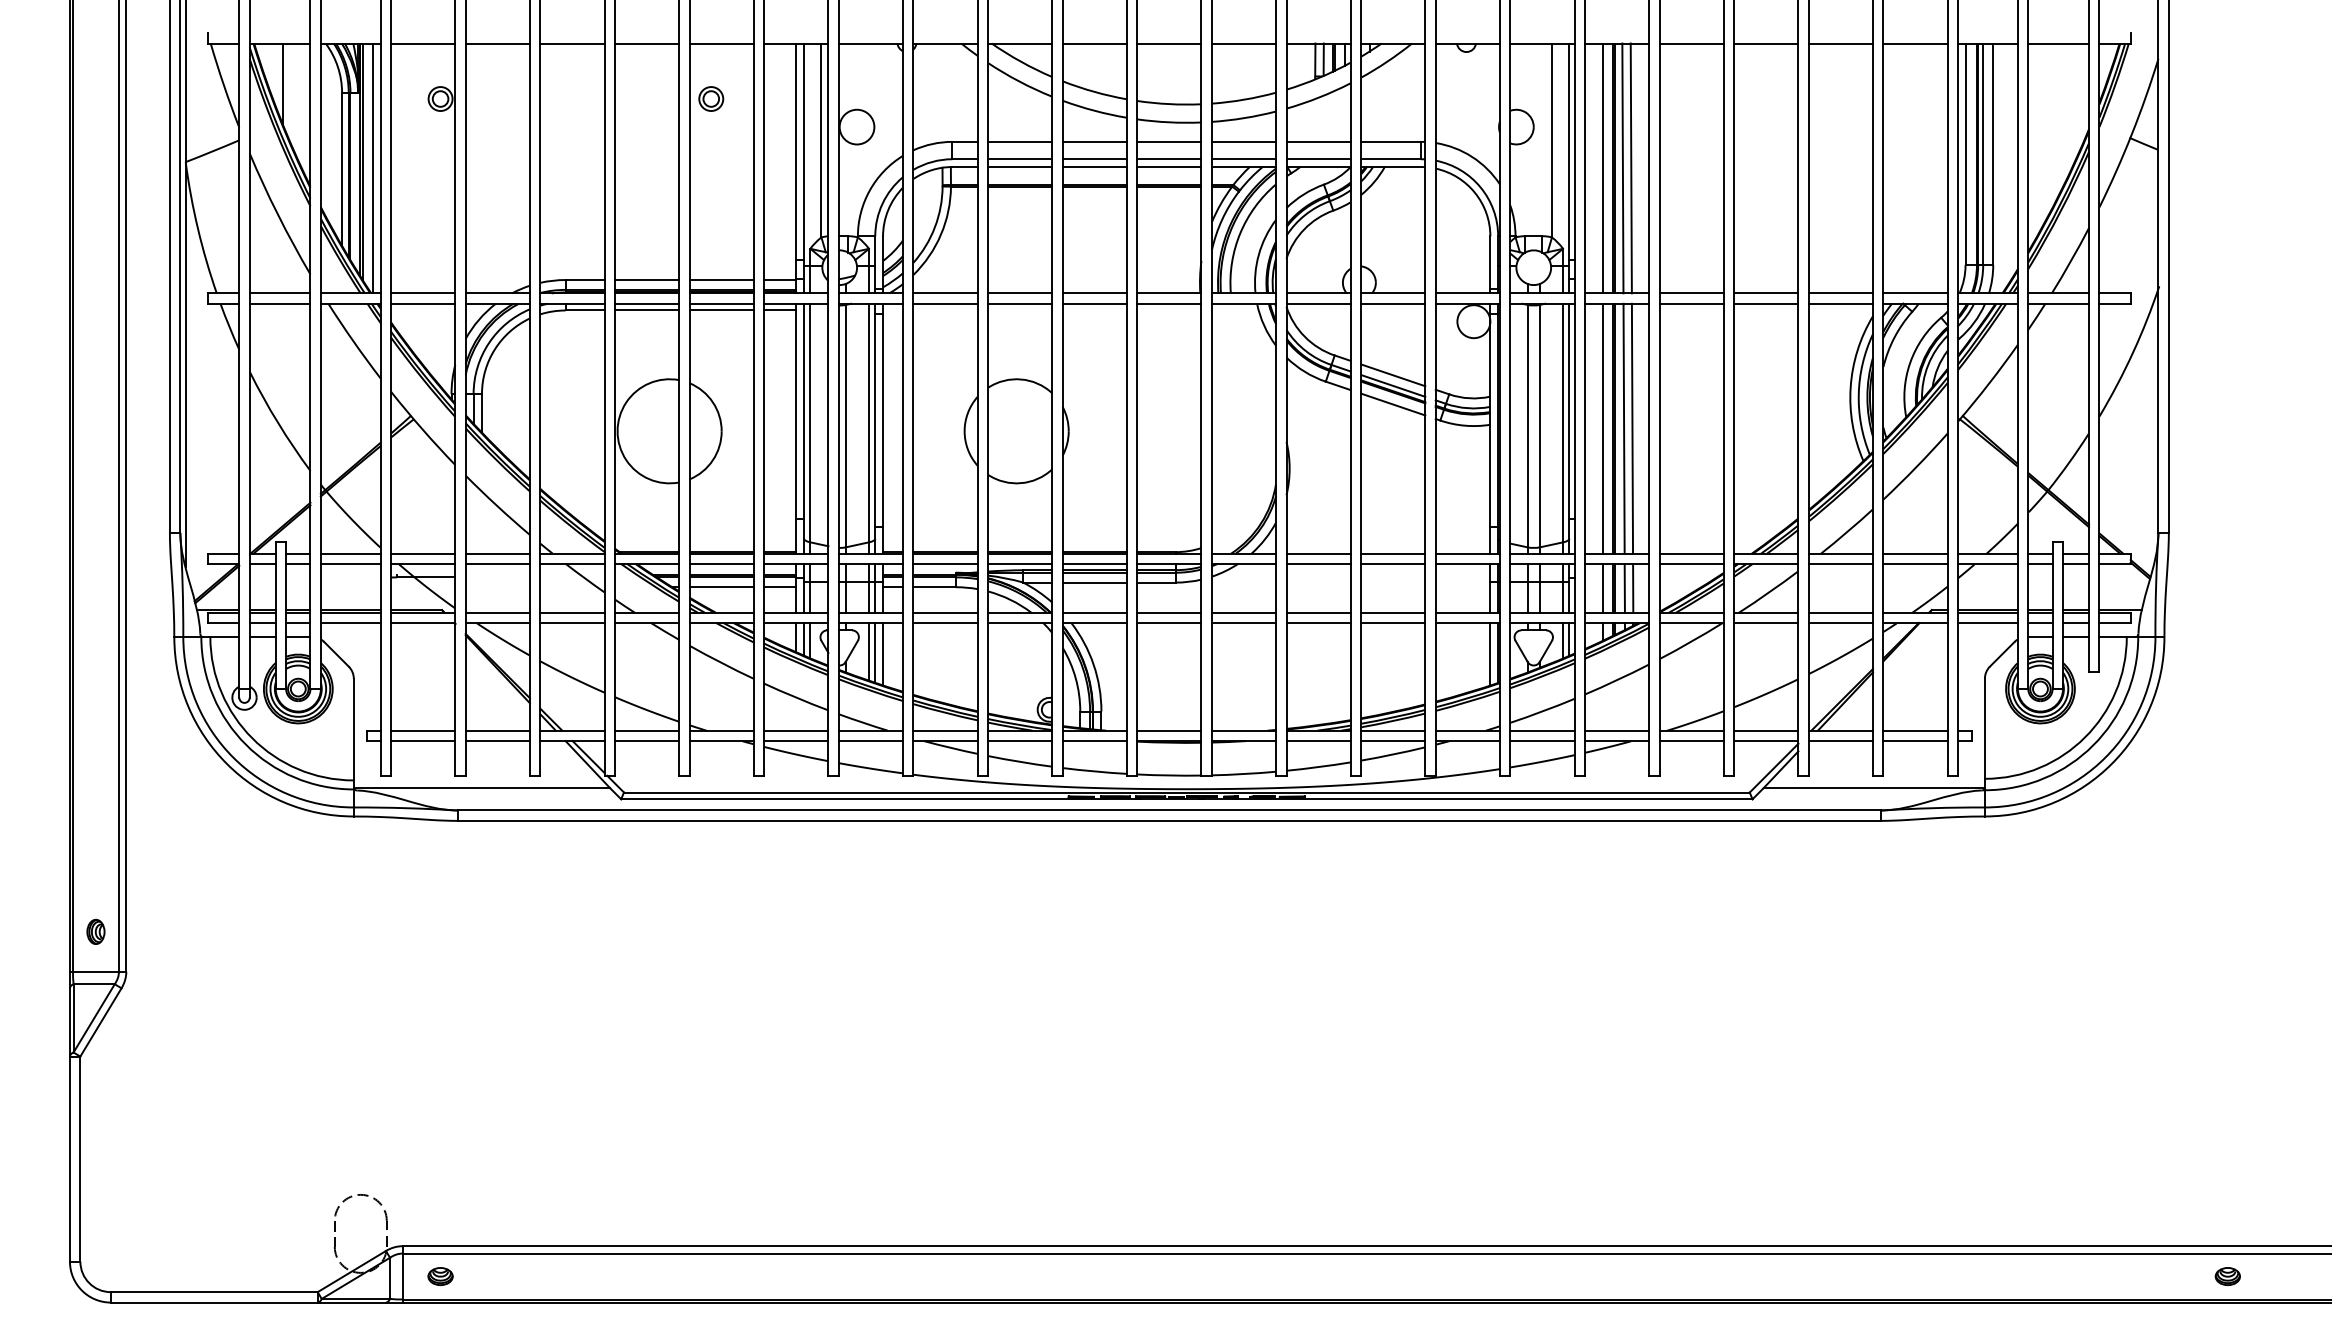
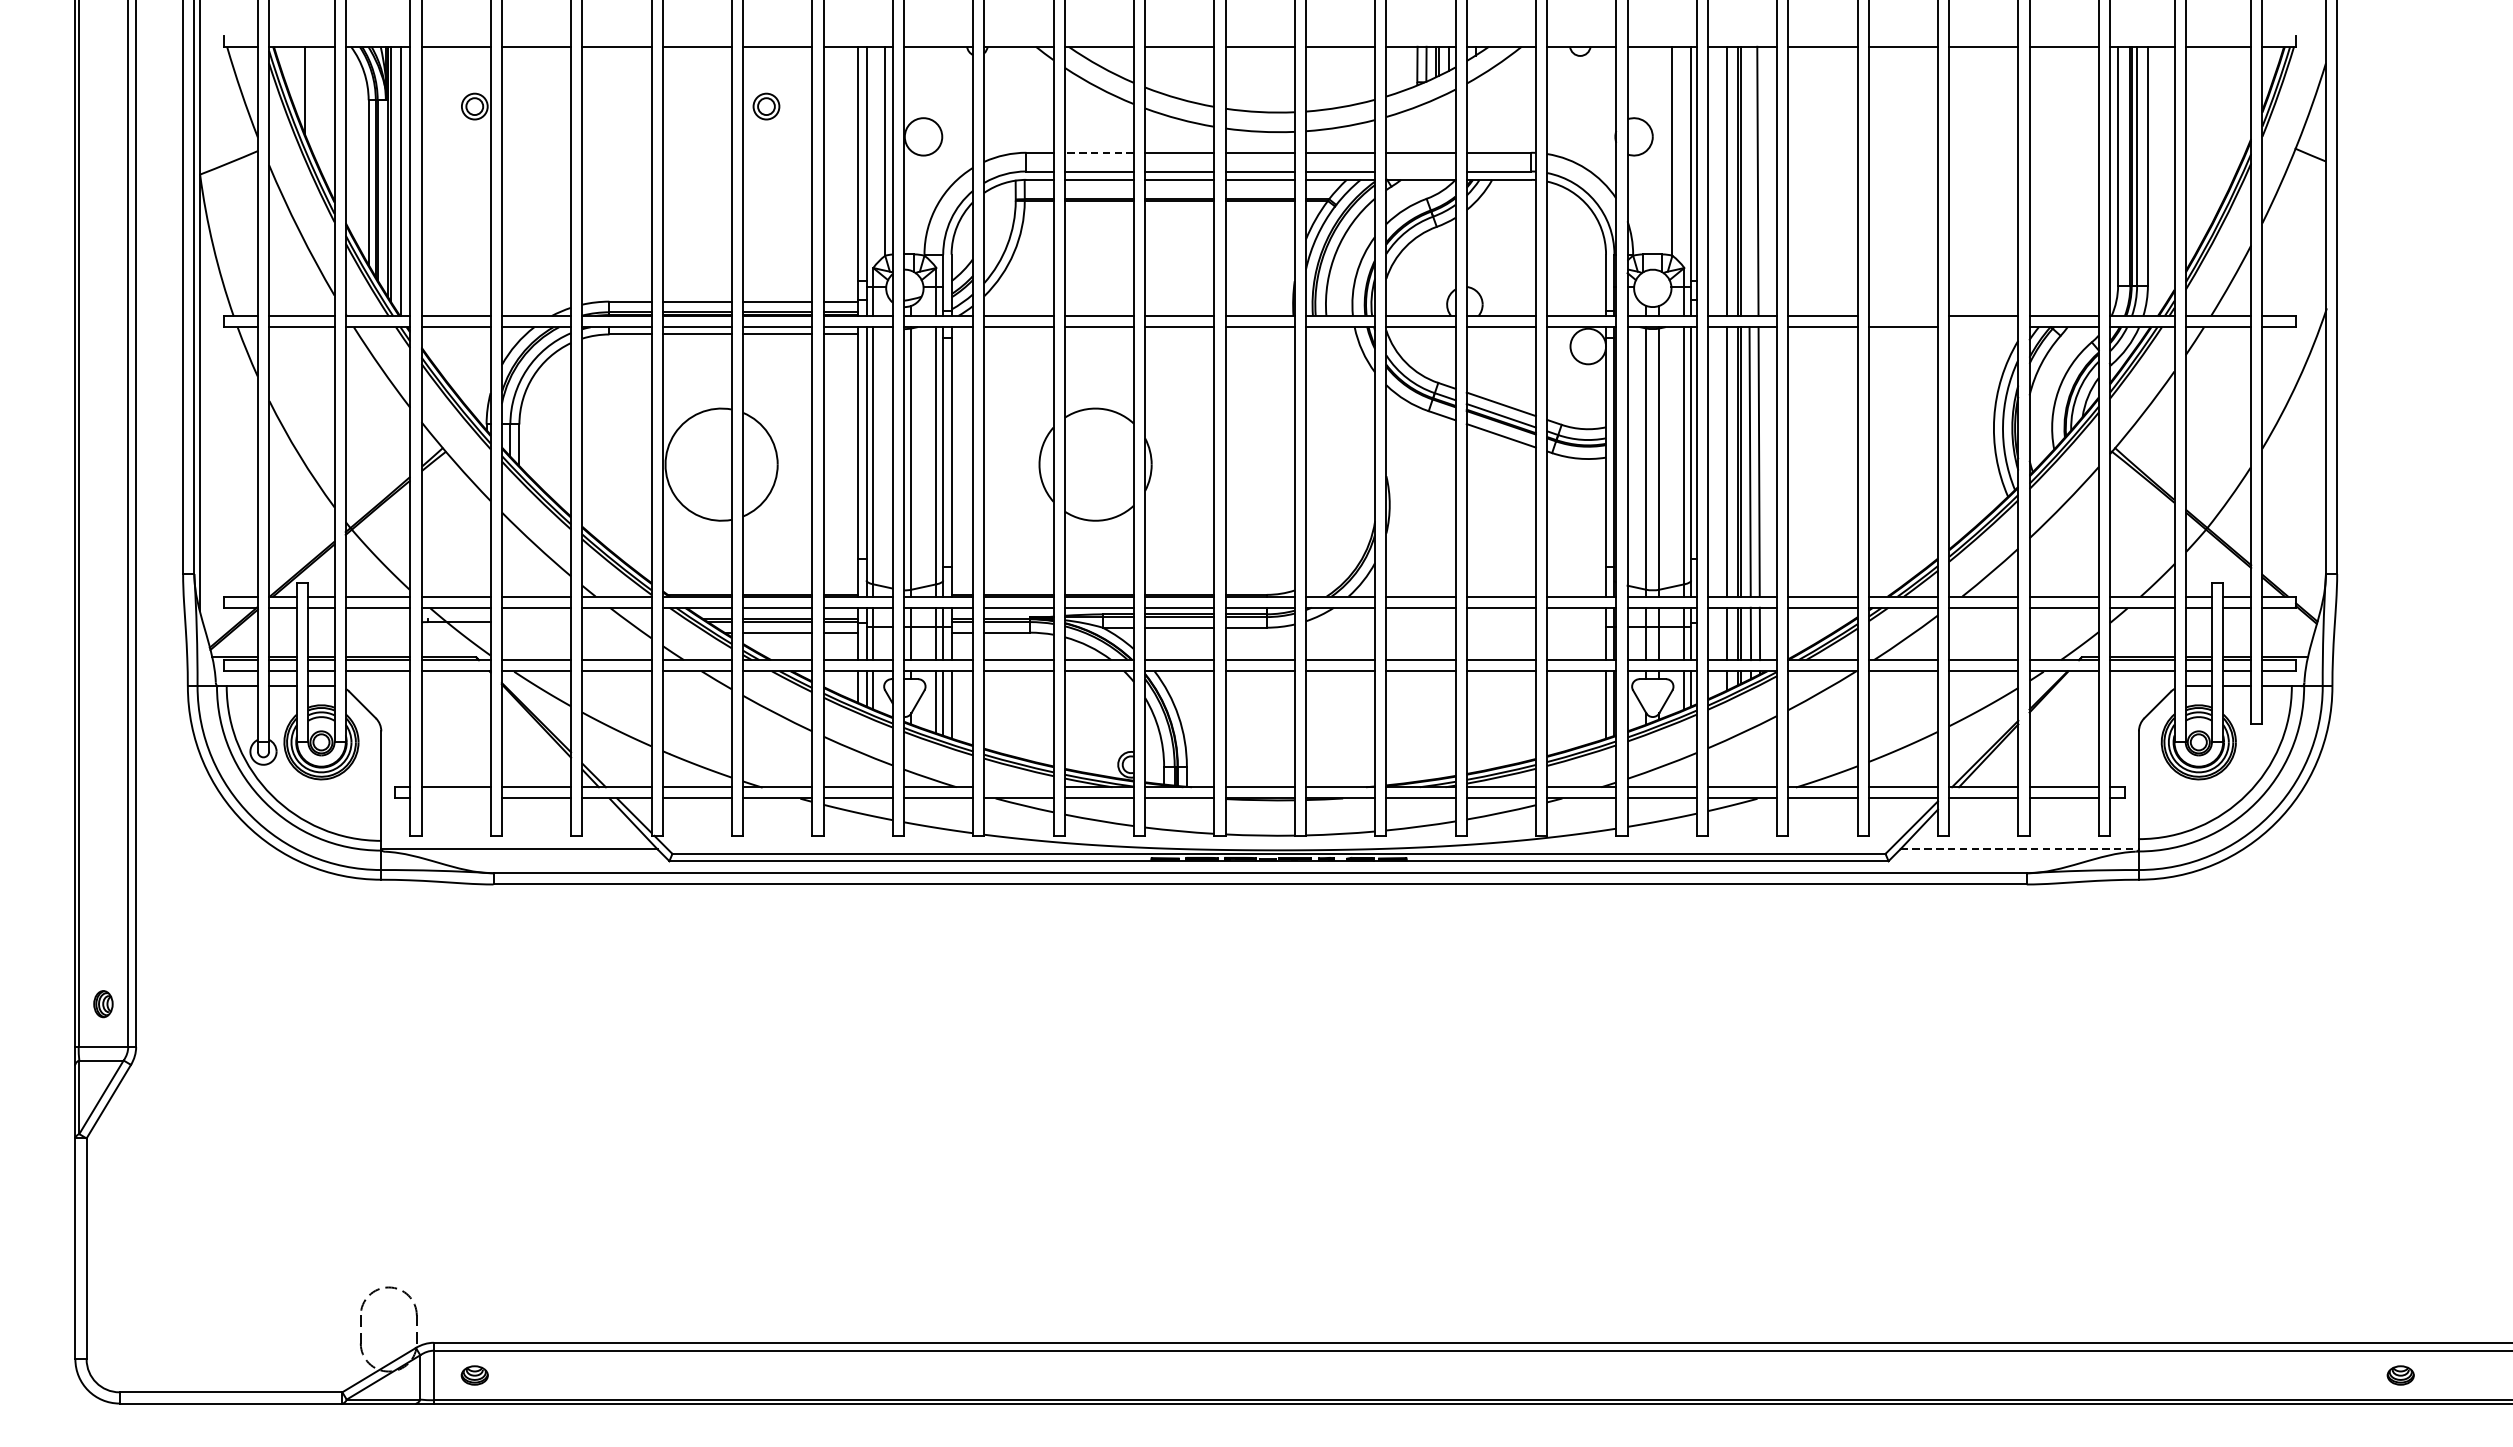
line: (1019, 141) -> (1098, 152), solid -> dashed
line: (1318, 159) -> (1420, 171), removed
line: (1622, 168) -> (1748, 181), removed
line: (1766, 293) -> (1903, 316), removed
line: (1840, 303) -> (1983, 326), removed
line: (945, 730) -> (1018, 787), removed
line: (423, 741) -> (456, 798), removed
line: (1874, 788) -> (2019, 849), solid -> dashed

